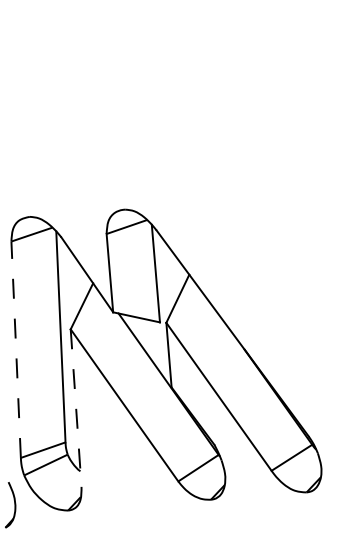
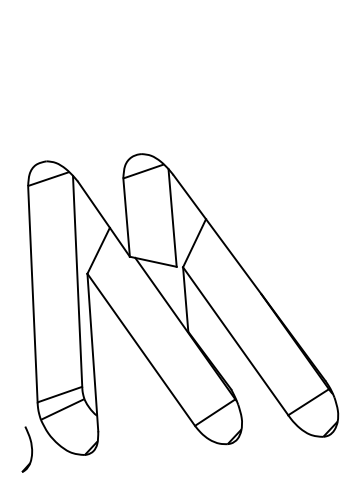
line: (16, 349) -> (33, 293), dashed -> solid
line: (76, 408) -> (93, 352), dashed -> solid

